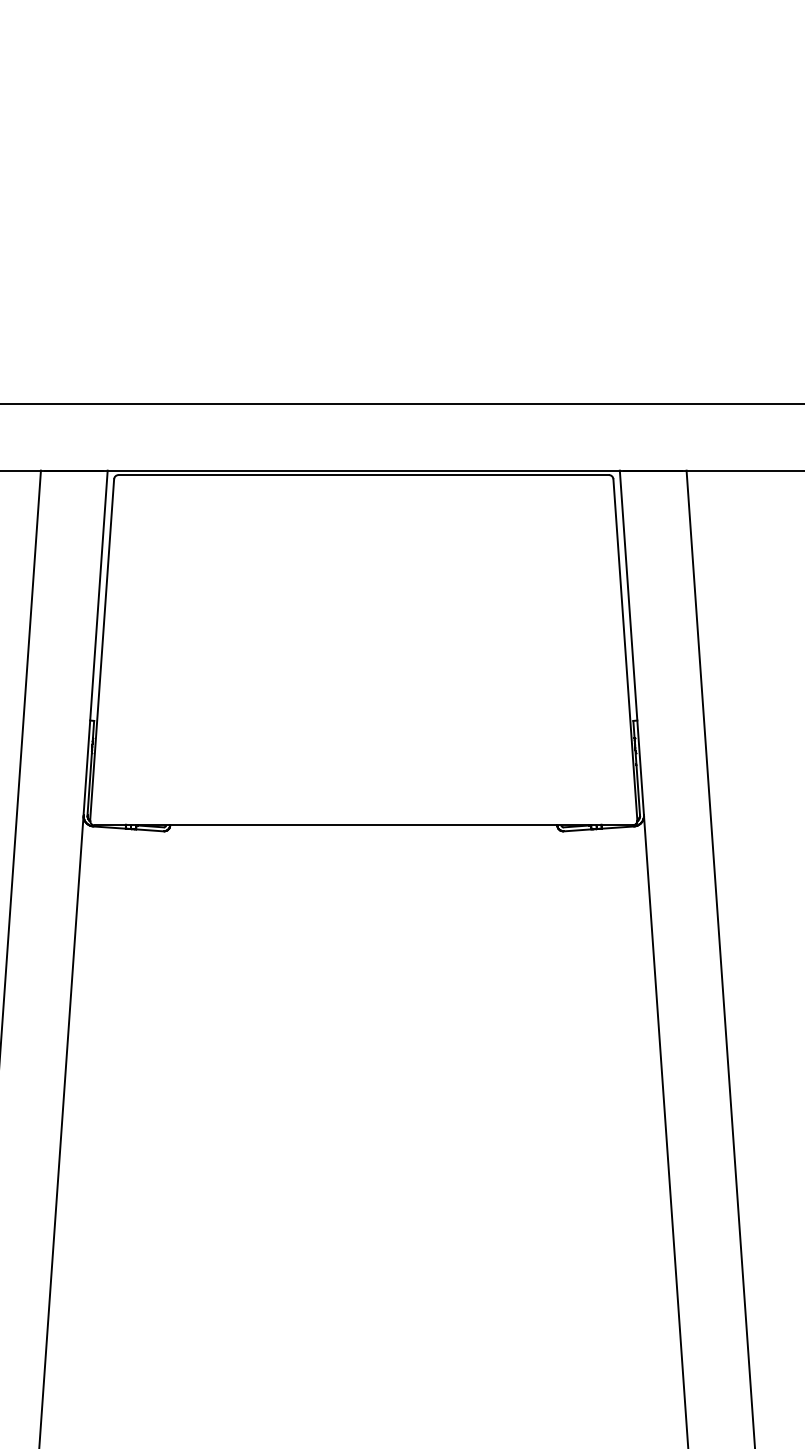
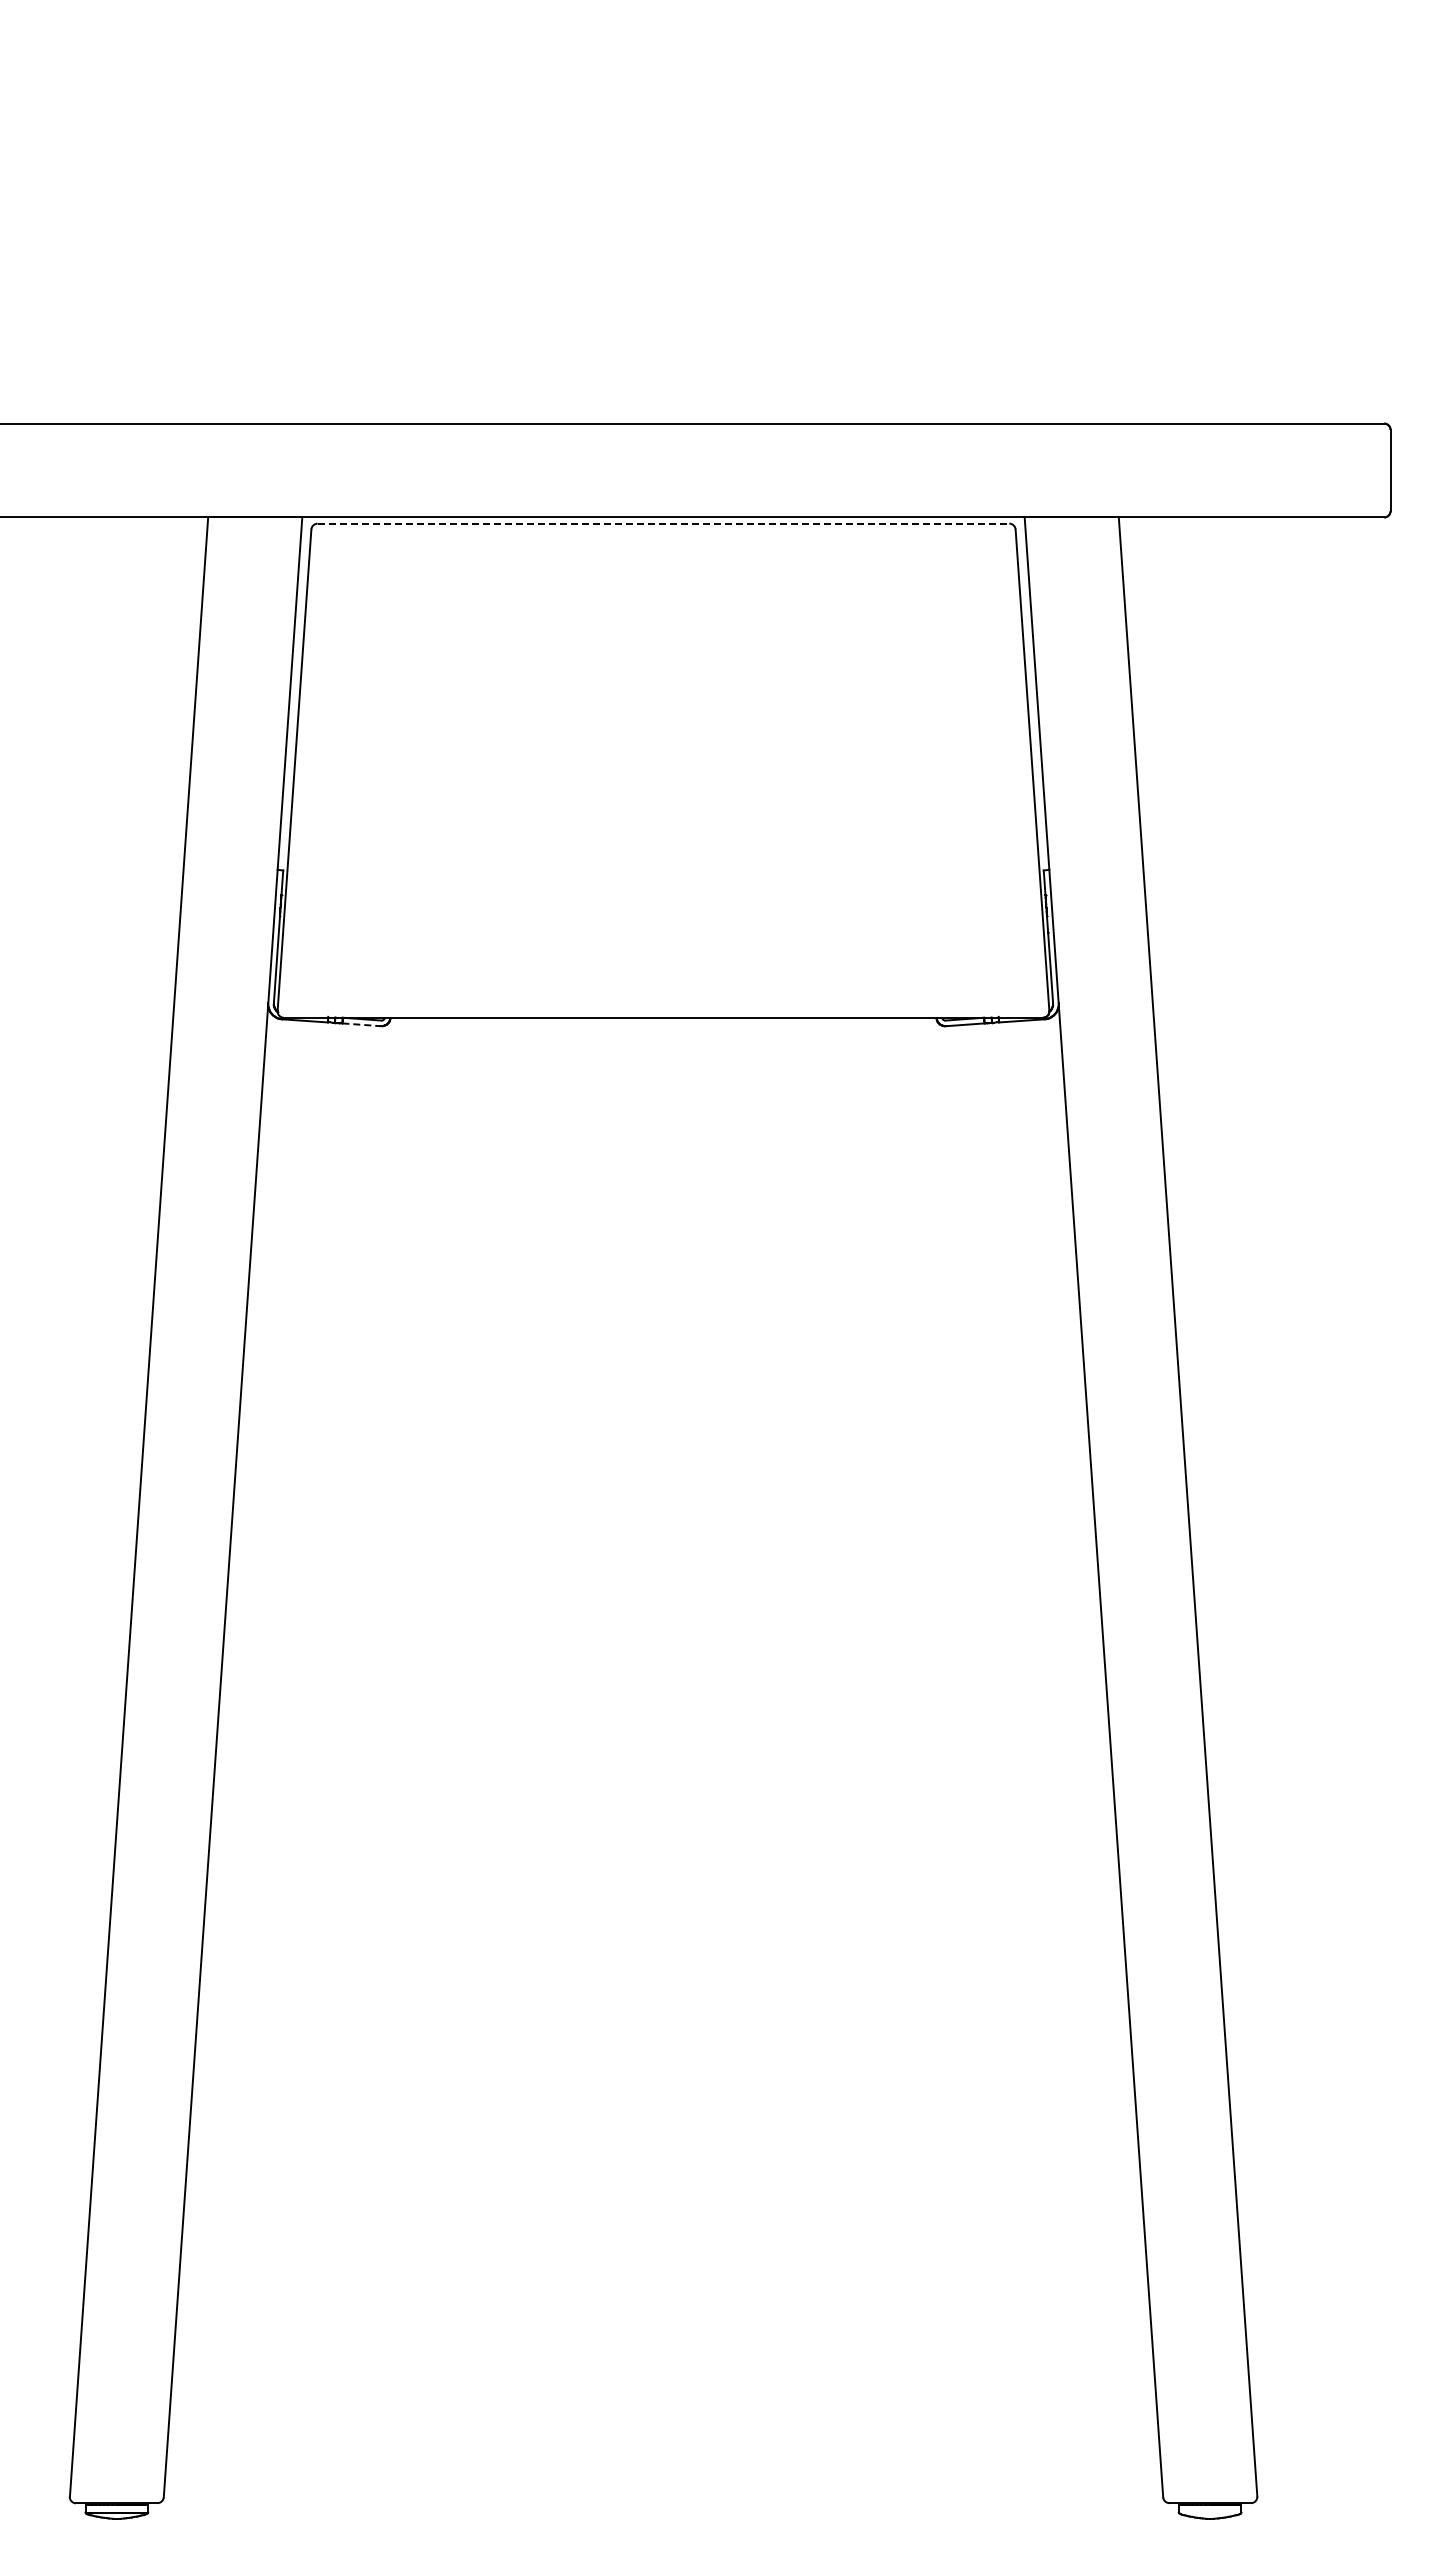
line: (363, 474) -> (663, 523), solid -> dashed
line: (150, 830) -> (362, 1024), solid -> dashed

